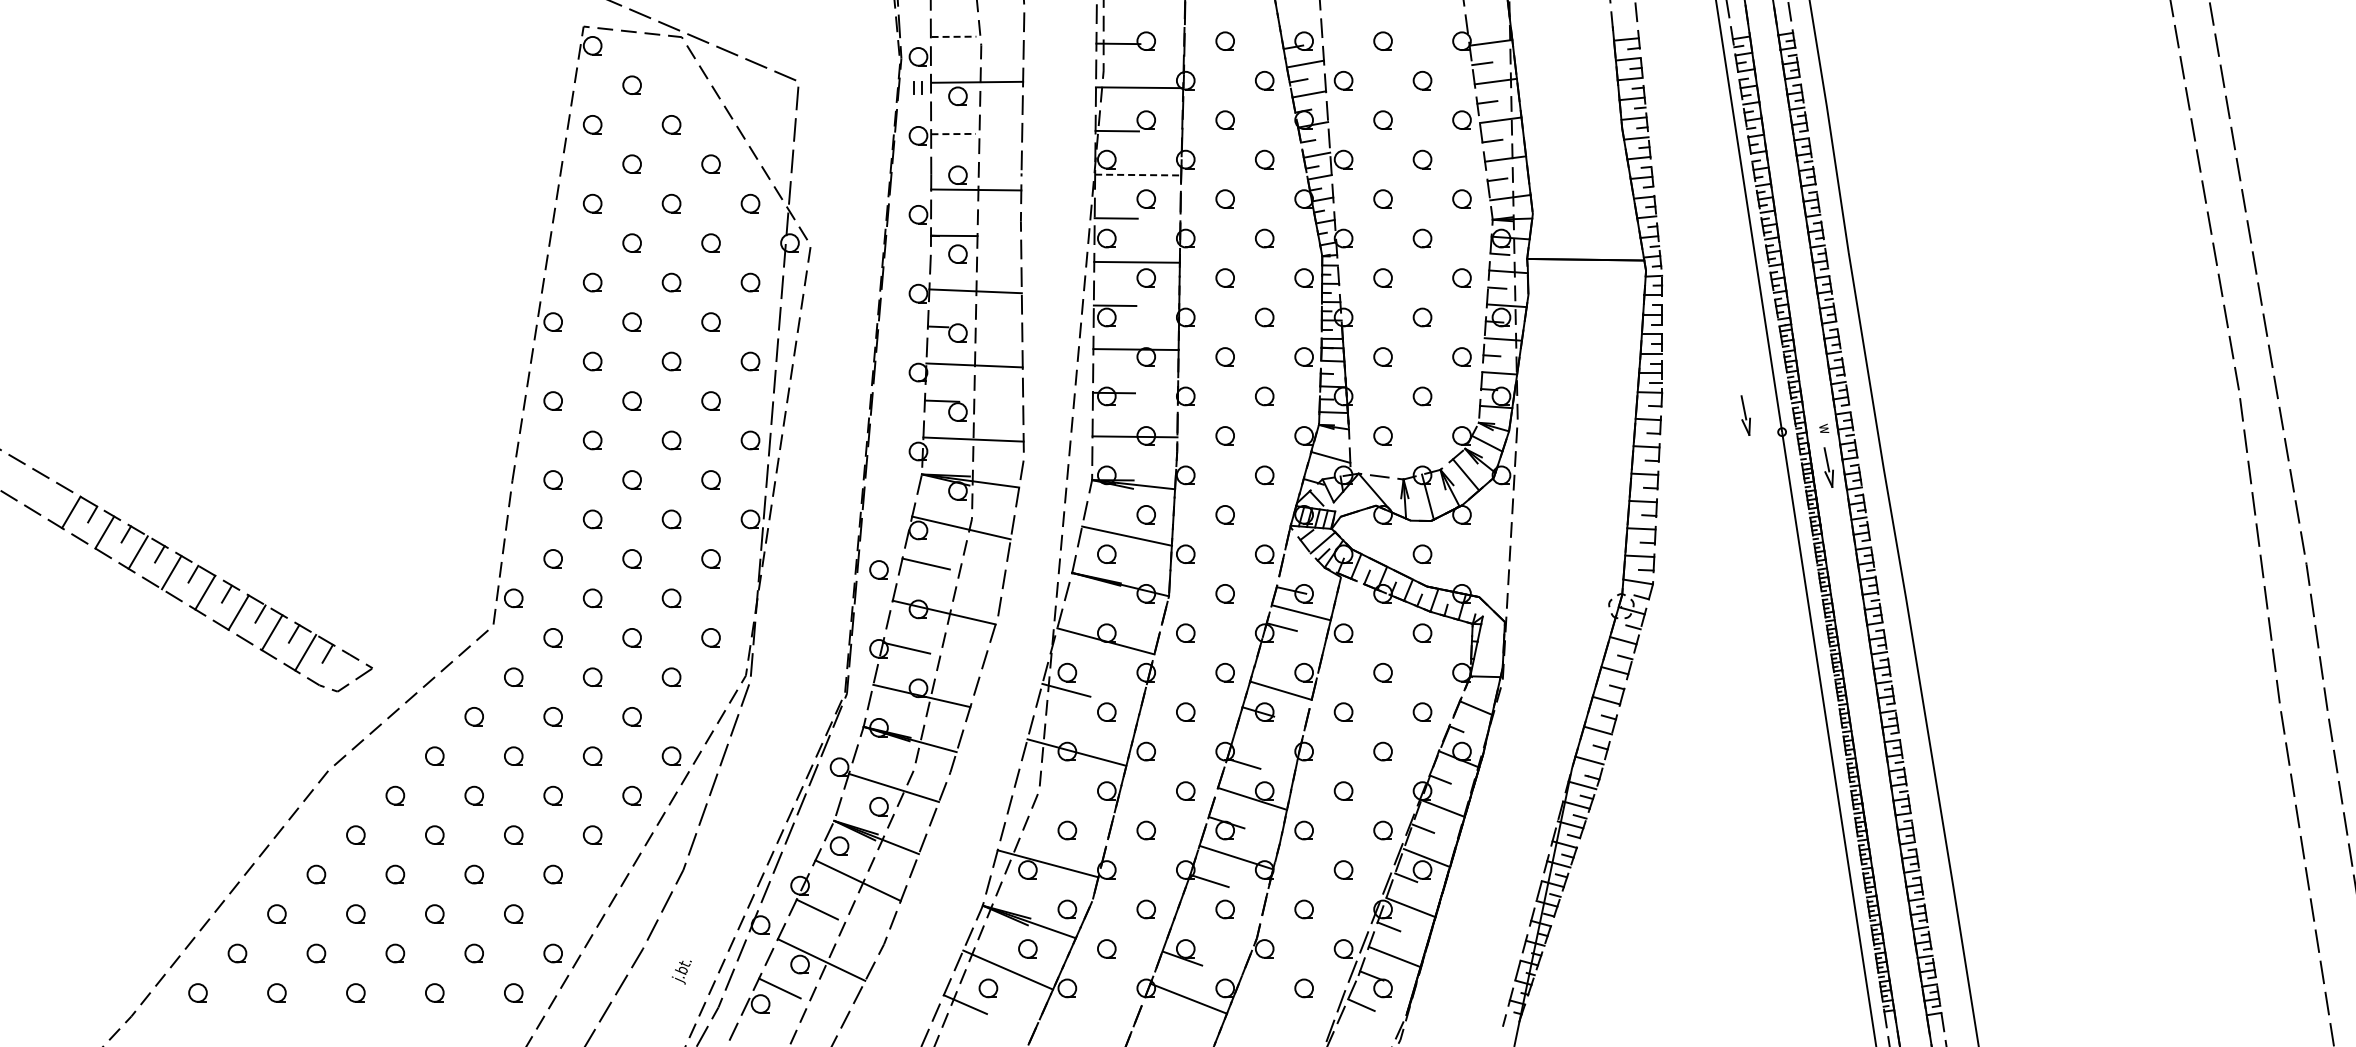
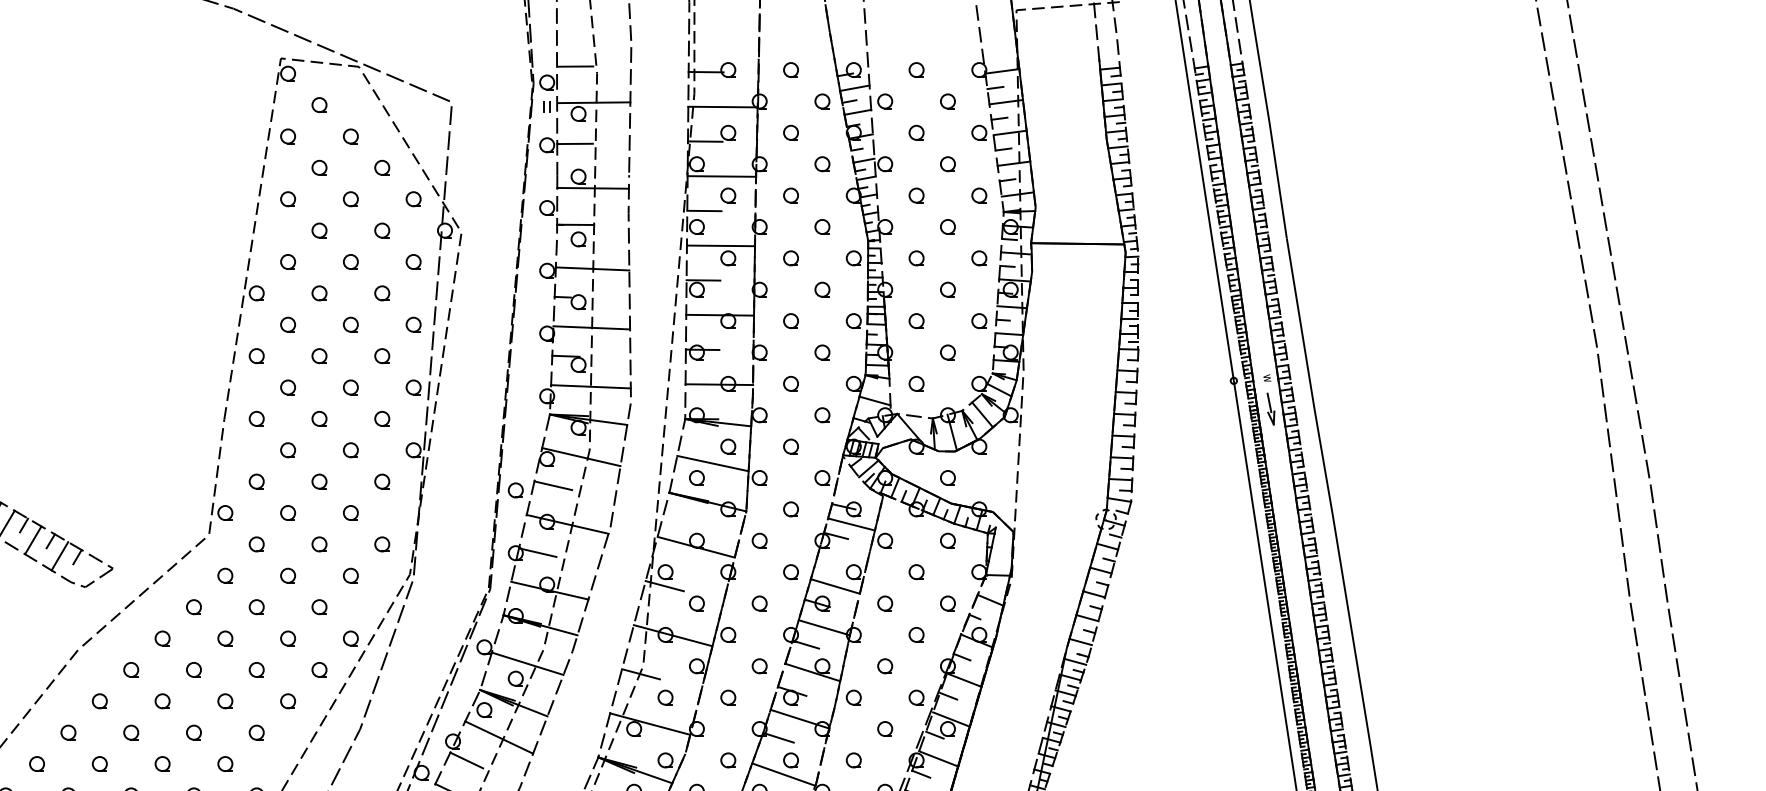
line: (954, 36) -> (575, 66), dashed -> solid
line: (954, 134) -> (575, 144), dashed -> solid
line: (1138, 175) -> (722, 176), dashed -> solid
part: (1745, 415) -> (1204, 367), removed
line: (1266, 742) -> (823, 627), added
line: (1036, 800) -> (641, 673), added
line: (1215, 927) -> (783, 774), added

